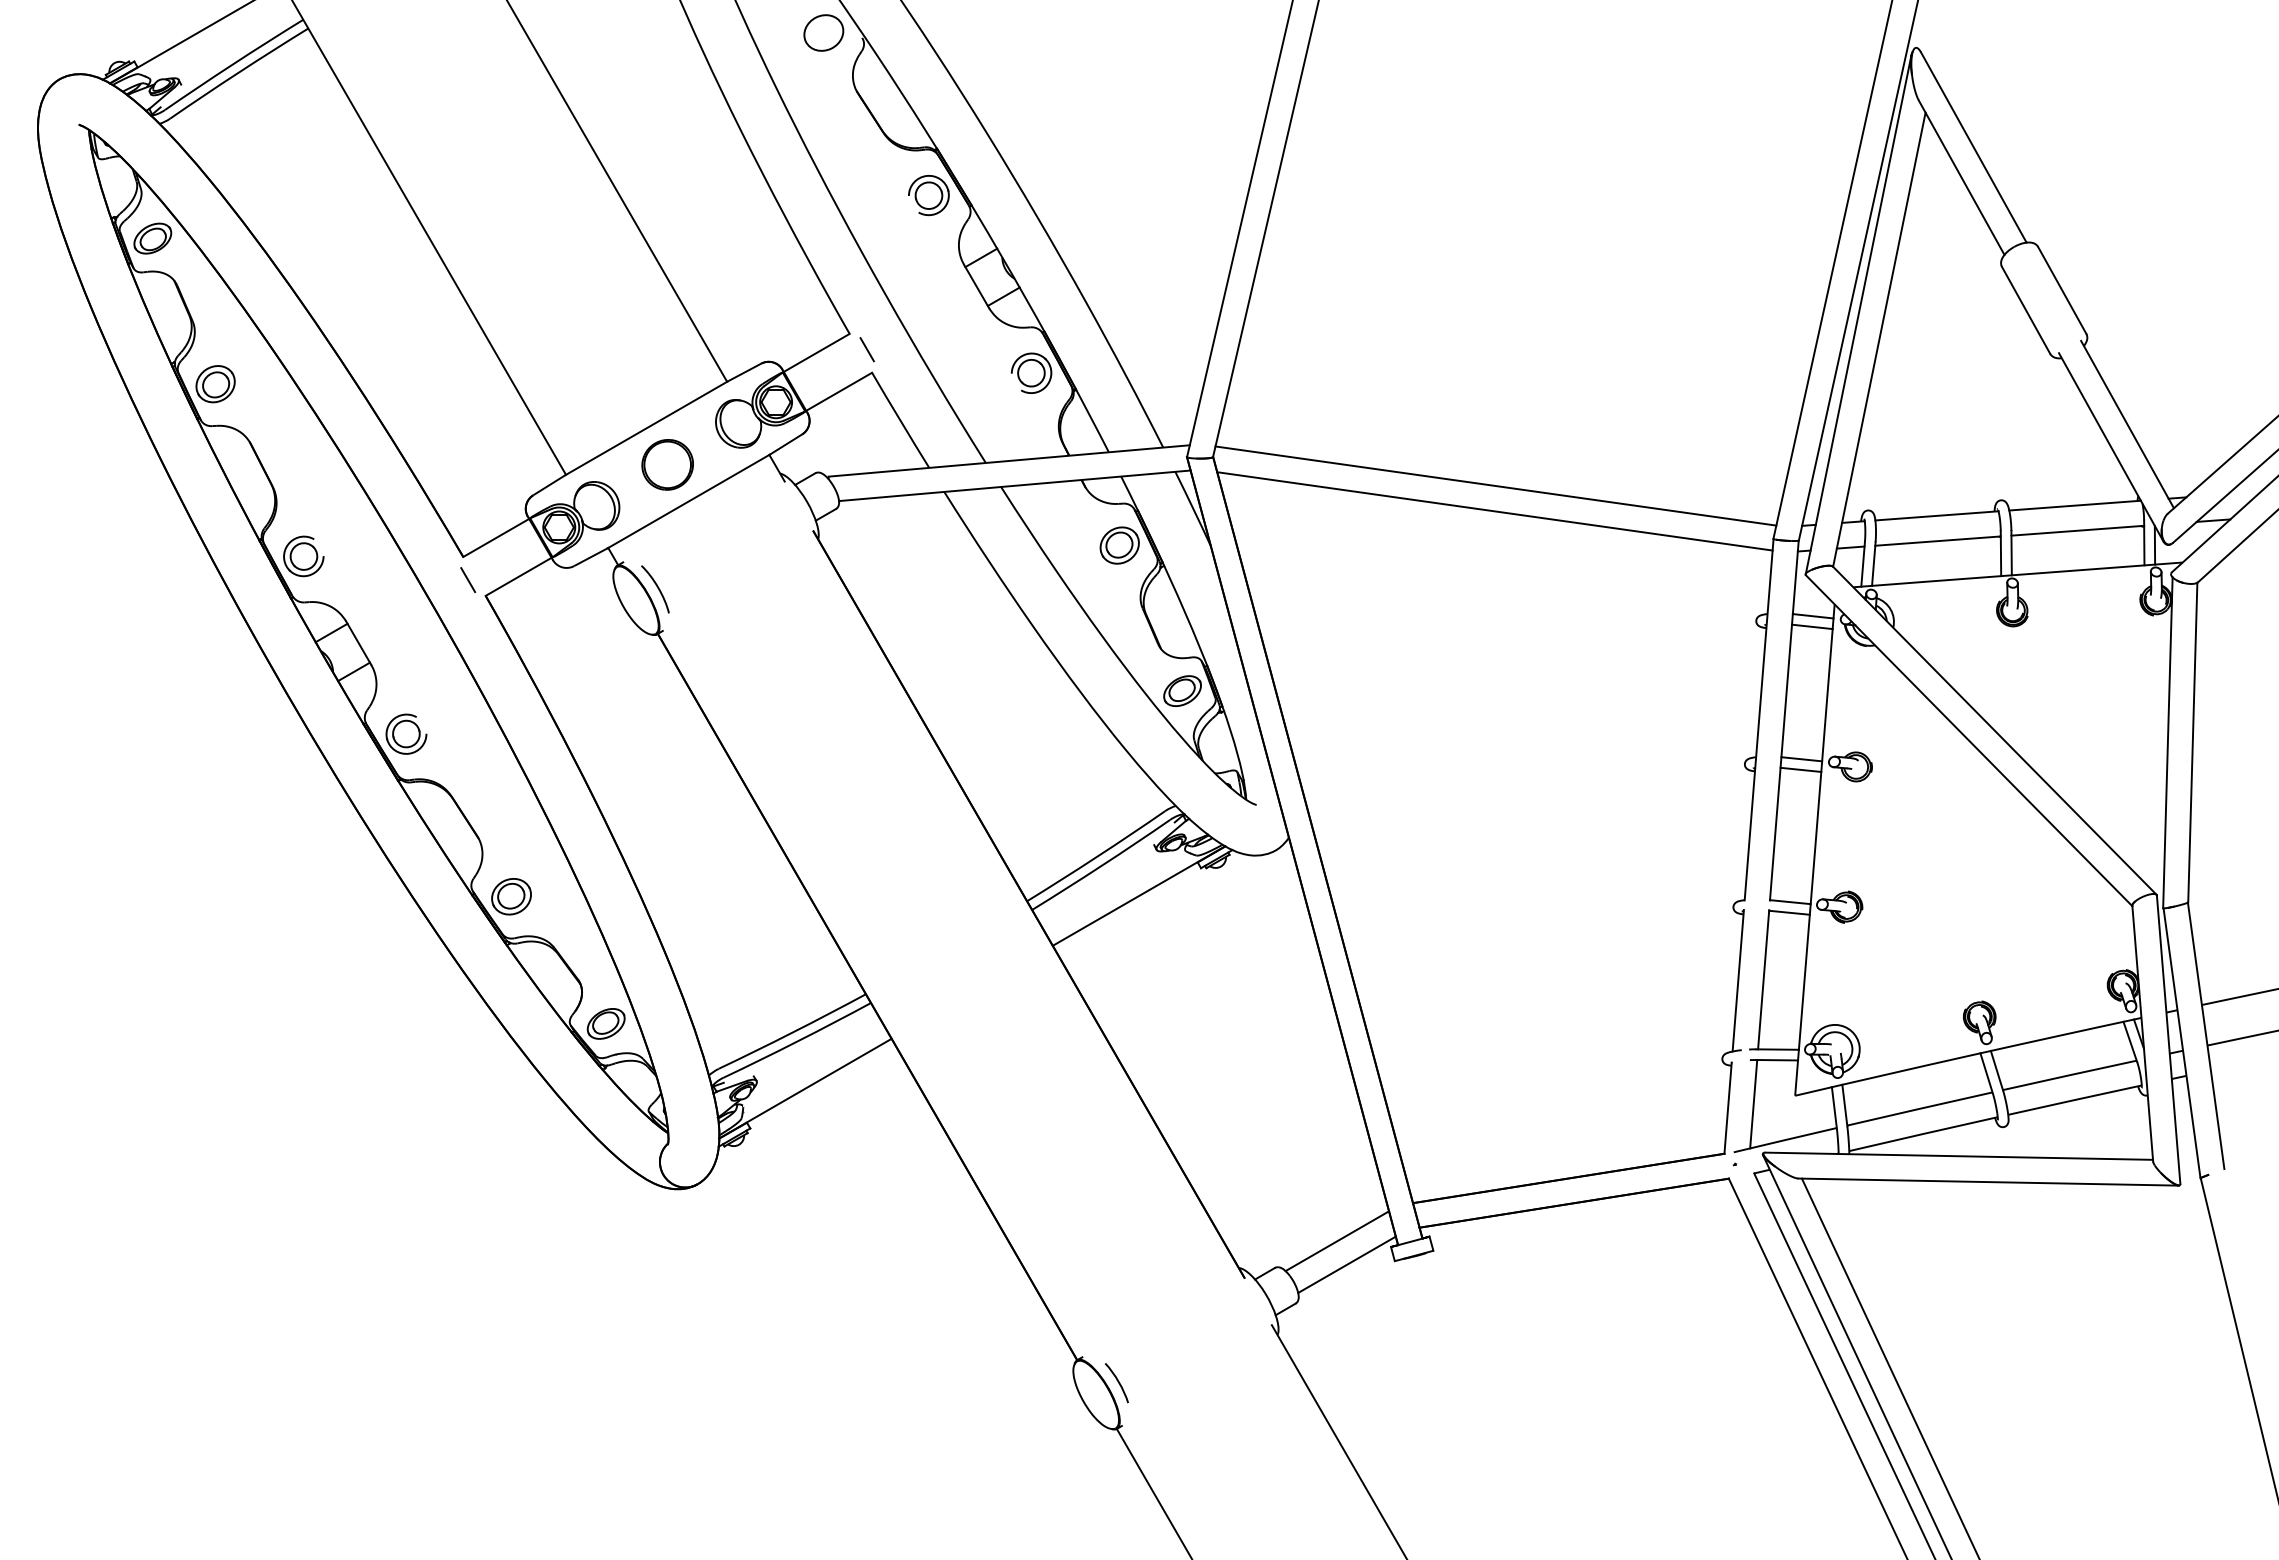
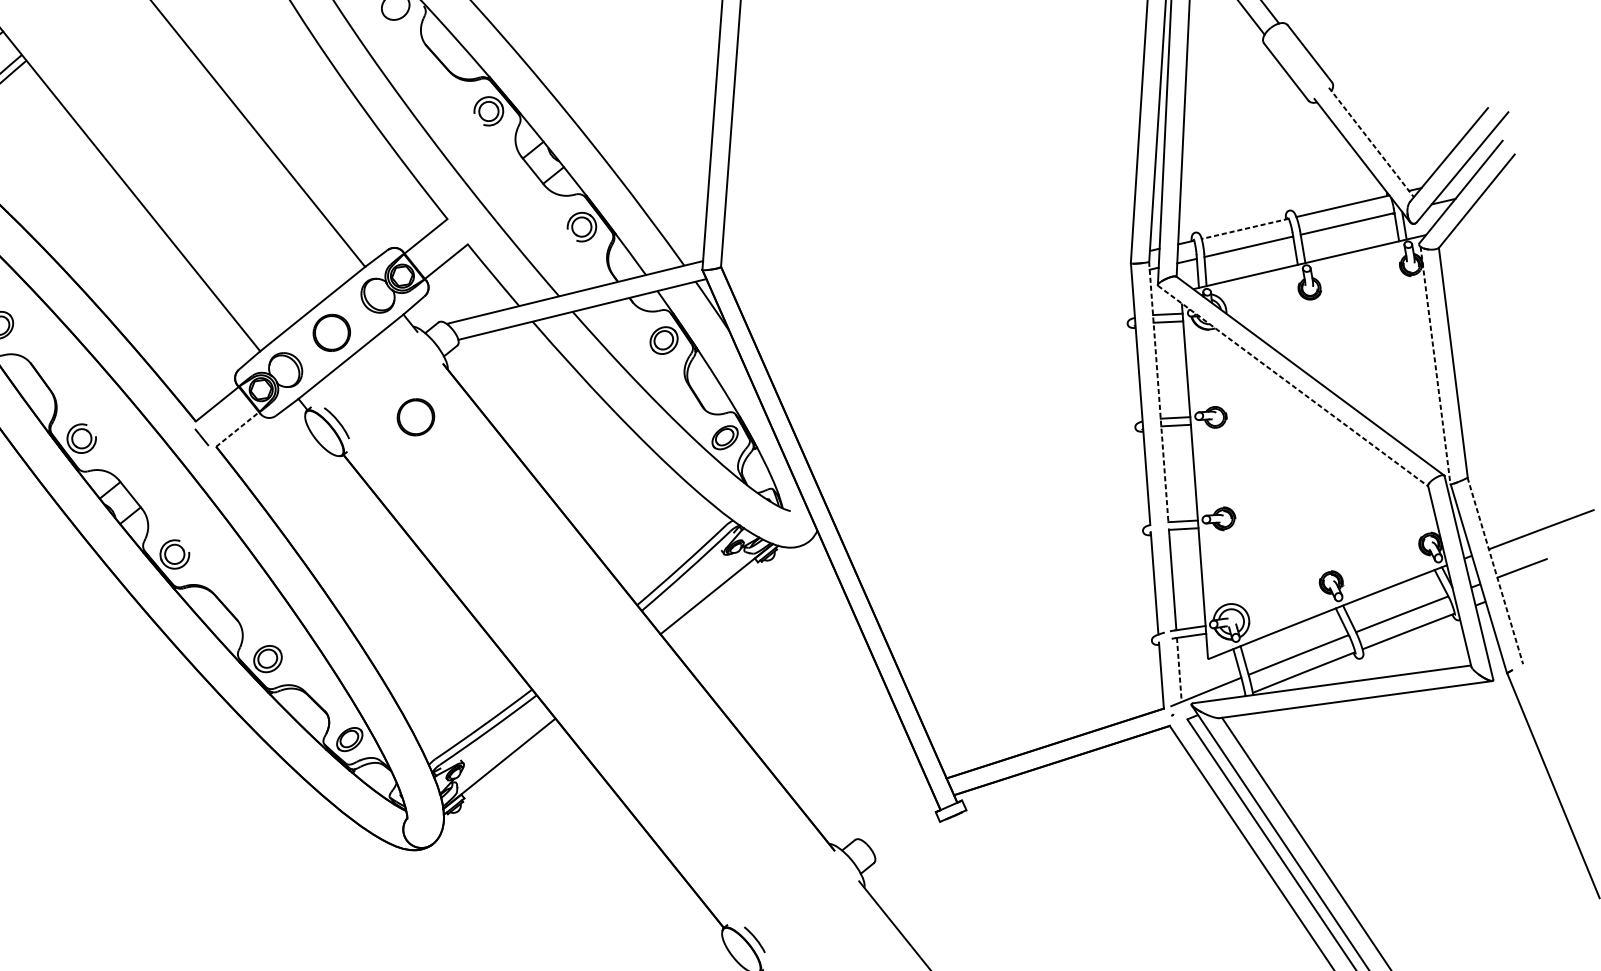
line: (866, 349) -> (461, 228), removed
line: (2127, 424) -> (1371, 142), solid -> dashed
line: (1495, 485) -> (926, 256), removed
line: (1494, 511) -> (928, 274), removed
line: (1936, 515) -> (1244, 228), solid -> dashed
line: (519, 576) -> (238, 429), solid -> dashed
part: (764, 597) -> (415, 417), added
line: (1784, 721) -> (1158, 392), solid -> dashed
line: (1969, 740) -> (1293, 385), solid -> dashed
line: (2167, 743) -> (1435, 366), solid -> dashed
line: (2206, 1036) -> (1495, 571), solid -> dashed
line: (1753, 1104) -> (1179, 670), solid -> dashed
line: (1337, 1241) -> (896, 814), removed
line: (1346, 1264) -> (905, 829), removed

